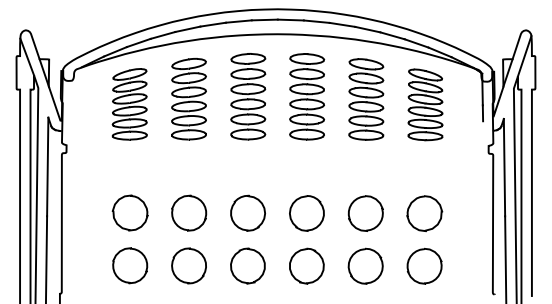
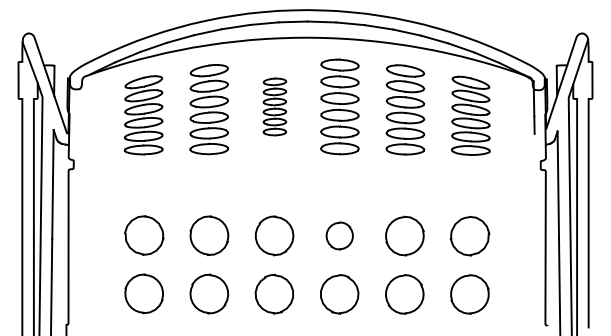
part: (248, 96) -> (275, 106), size x0.6
part: (306, 213) -> (339, 236), size x0.7

